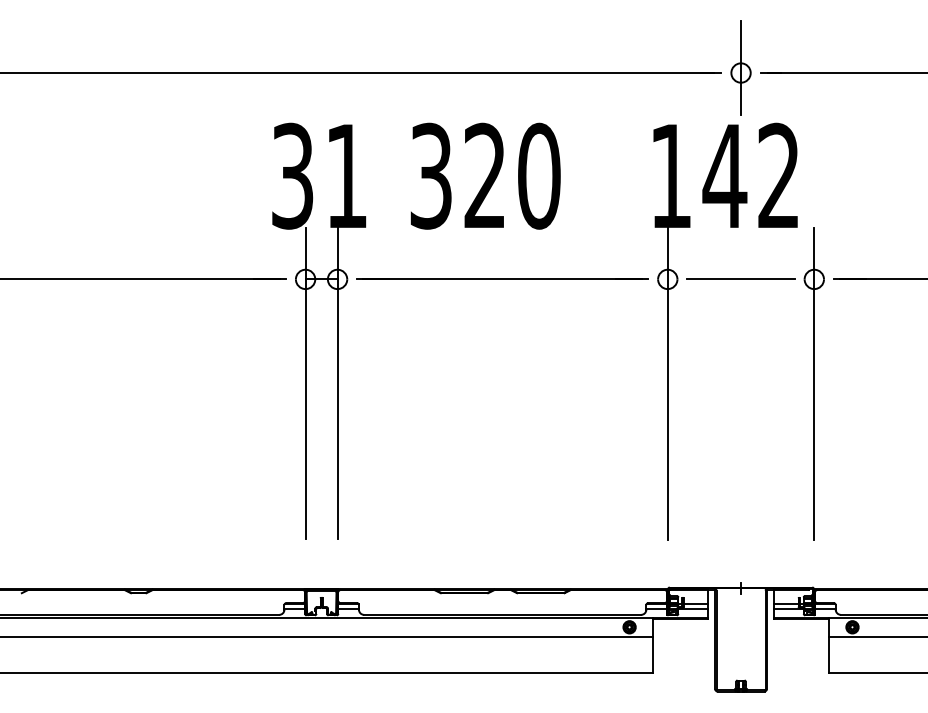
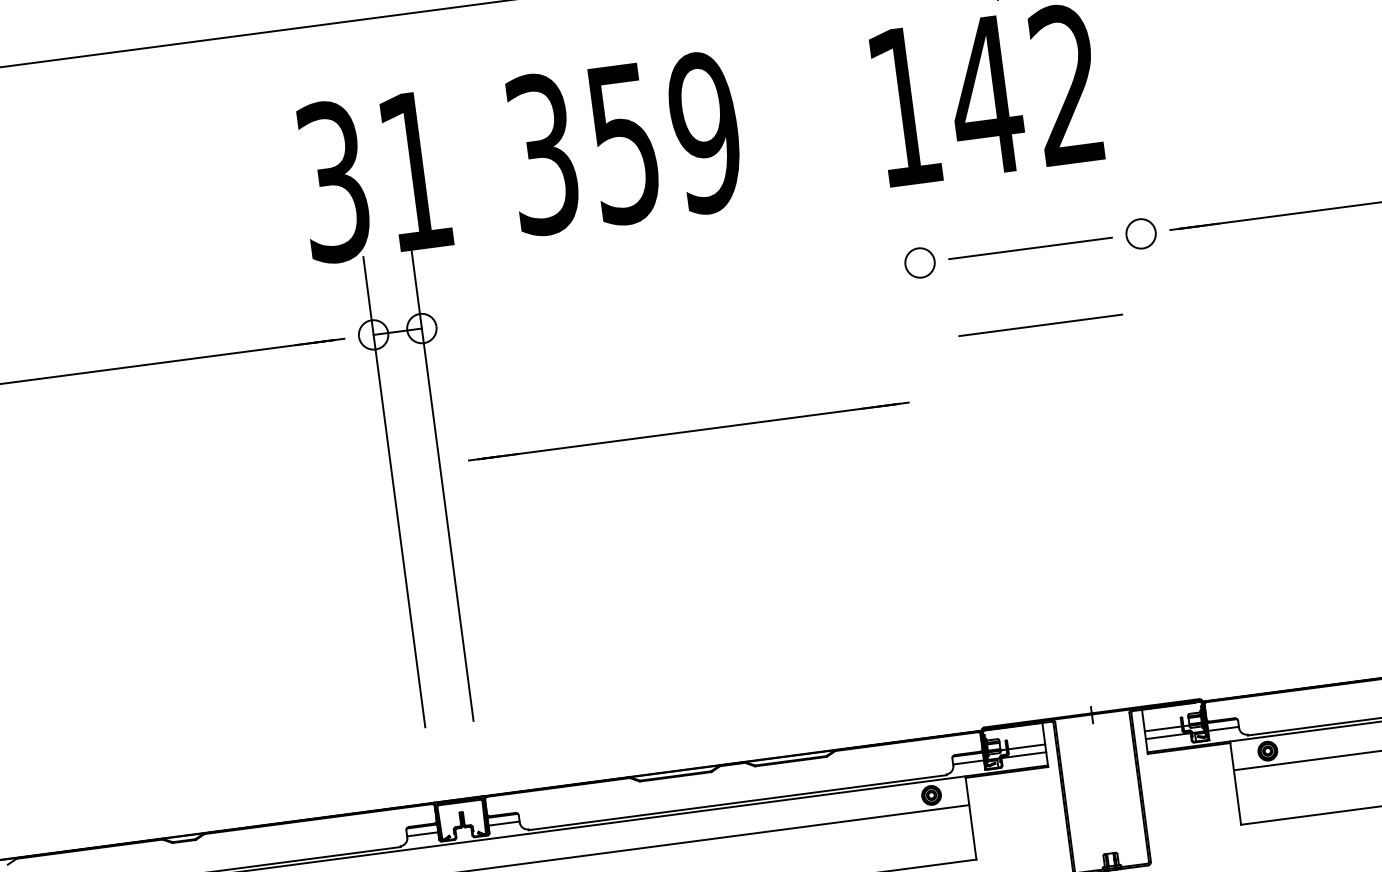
text: (512, 175) -> (665, 137), 320 -> 359
line: (502, 278) -> (688, 430), moved
line: (740, 329) -> (1039, 324), added
line: (667, 383) -> (940, 420), removed
line: (814, 383) -> (1162, 390), removed

